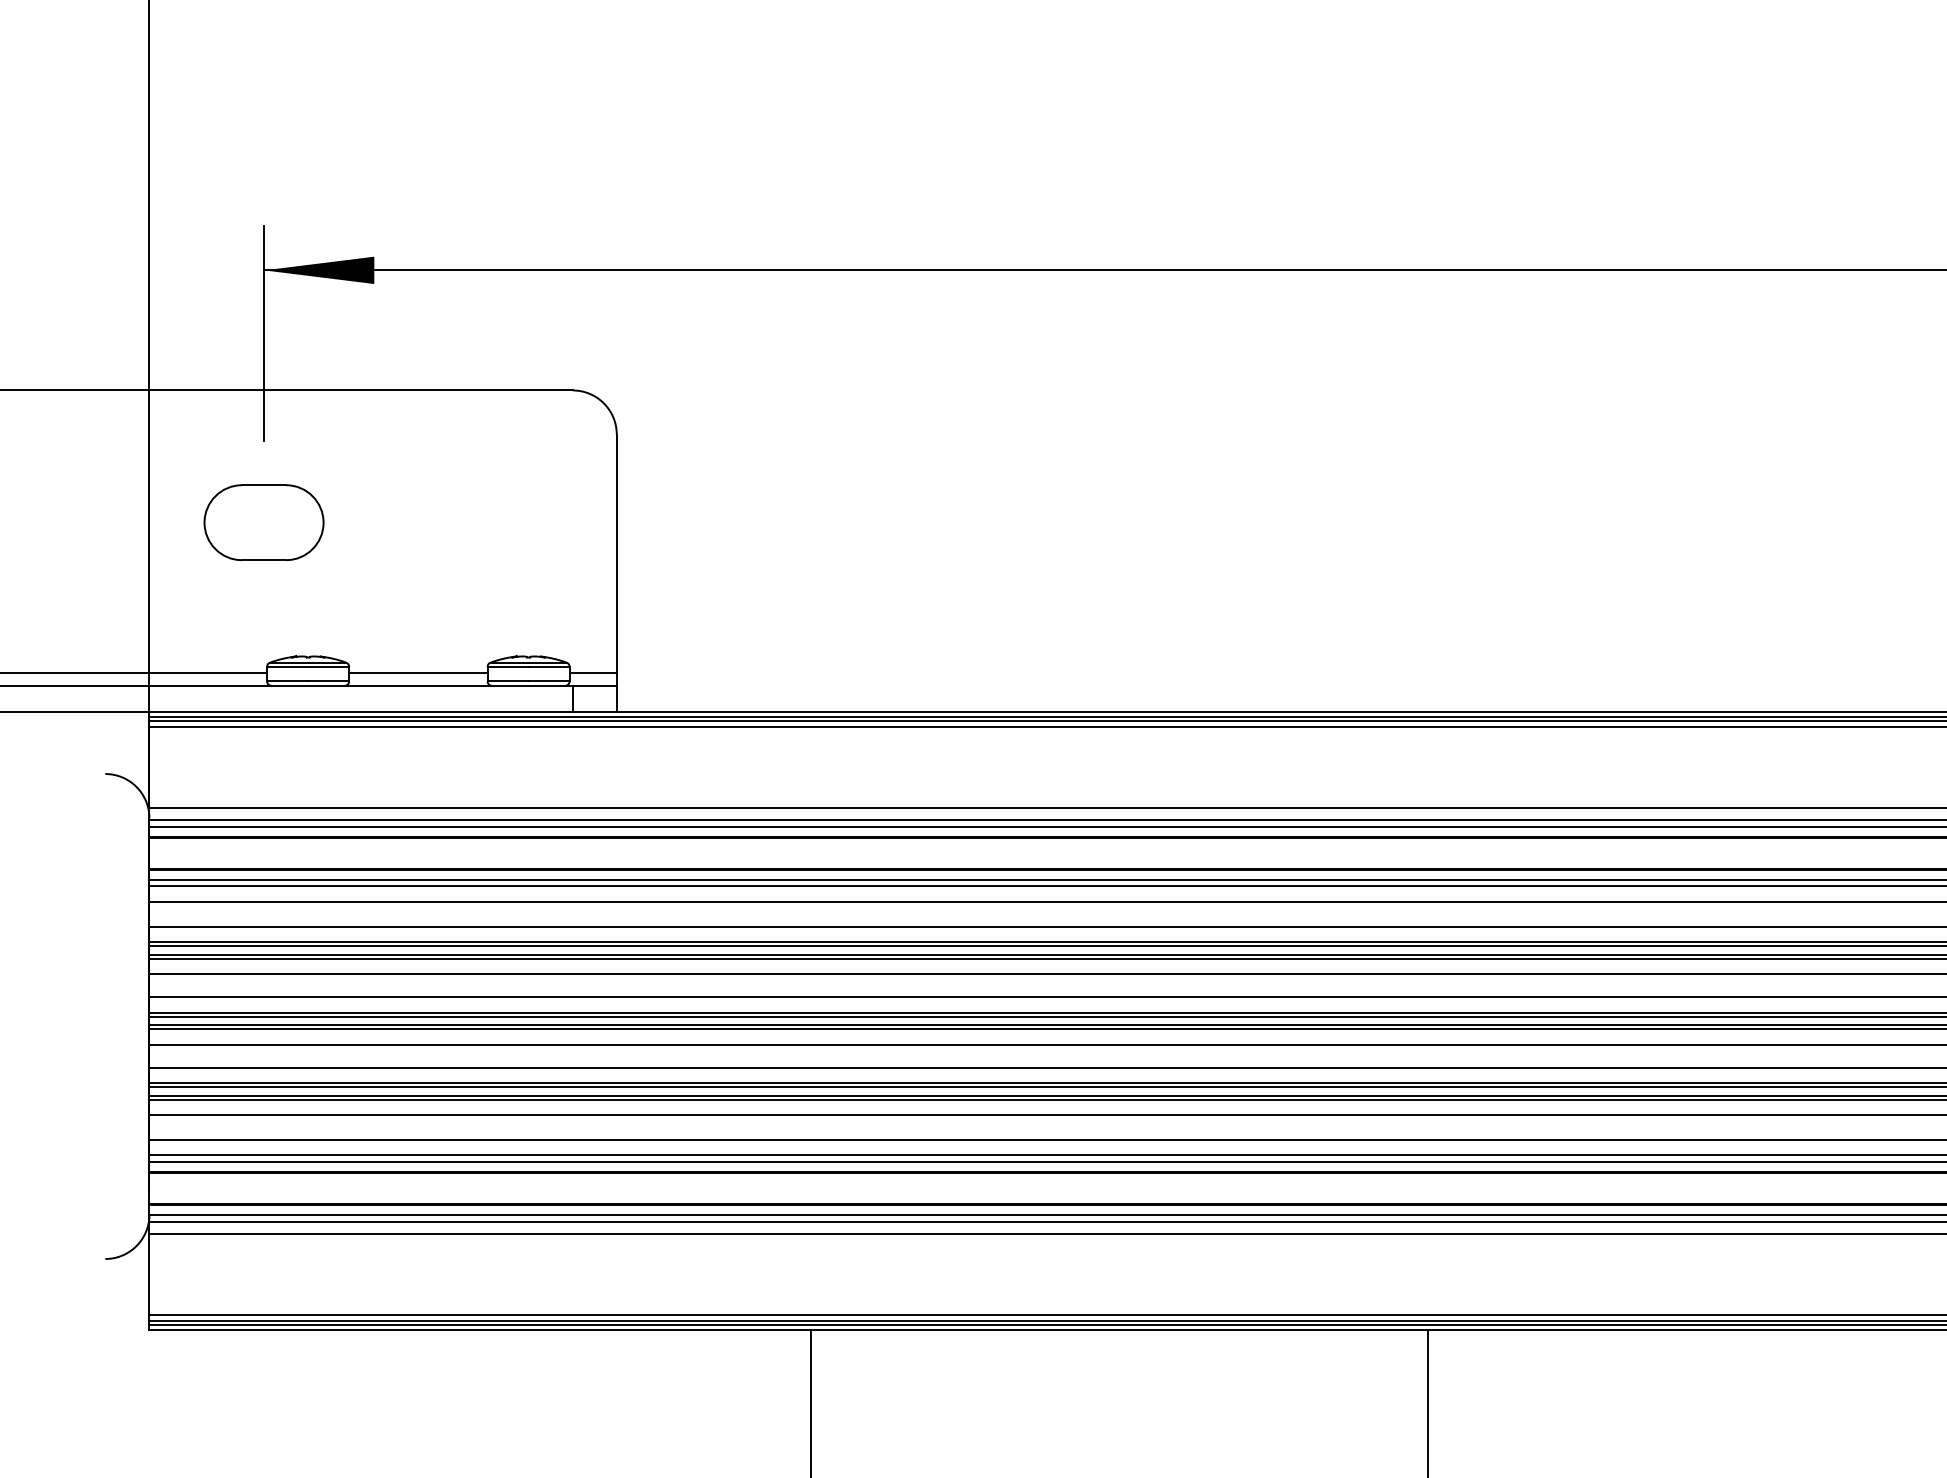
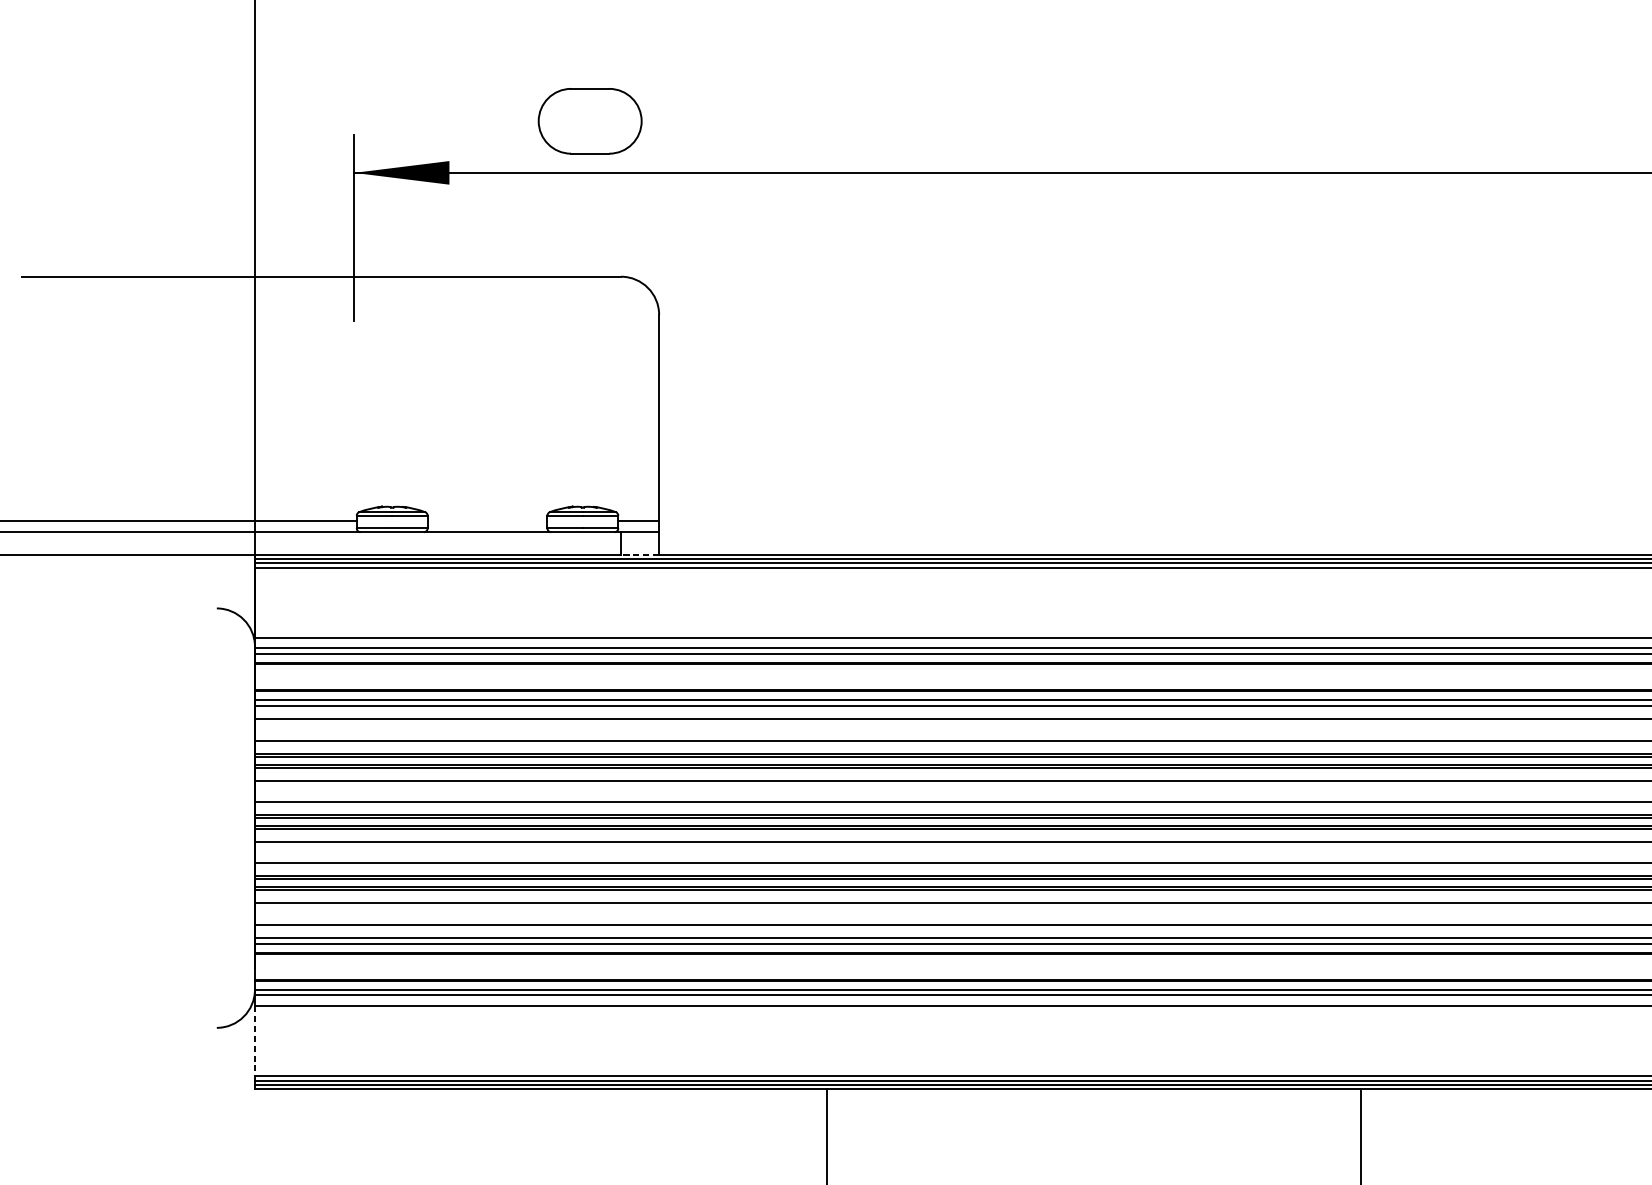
part: (263, 522) -> (589, 121), moved
line: (418, 672) -> (487, 520), removed
line: (594, 712) -> (639, 555), solid -> dashed
line: (149, 1274) -> (255, 1041), solid -> dashed

